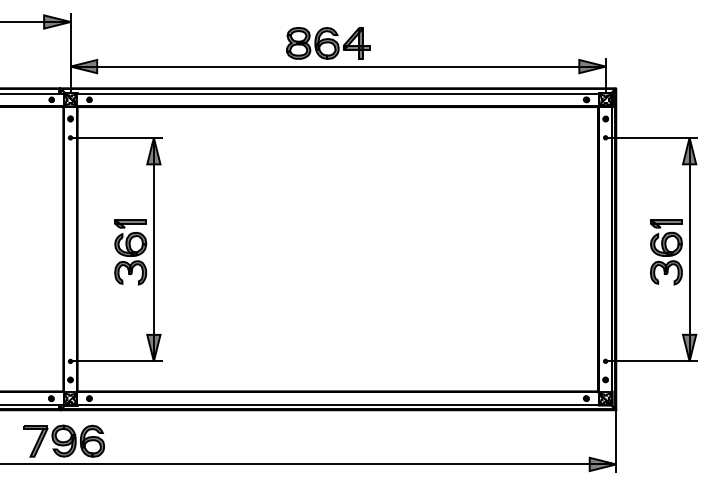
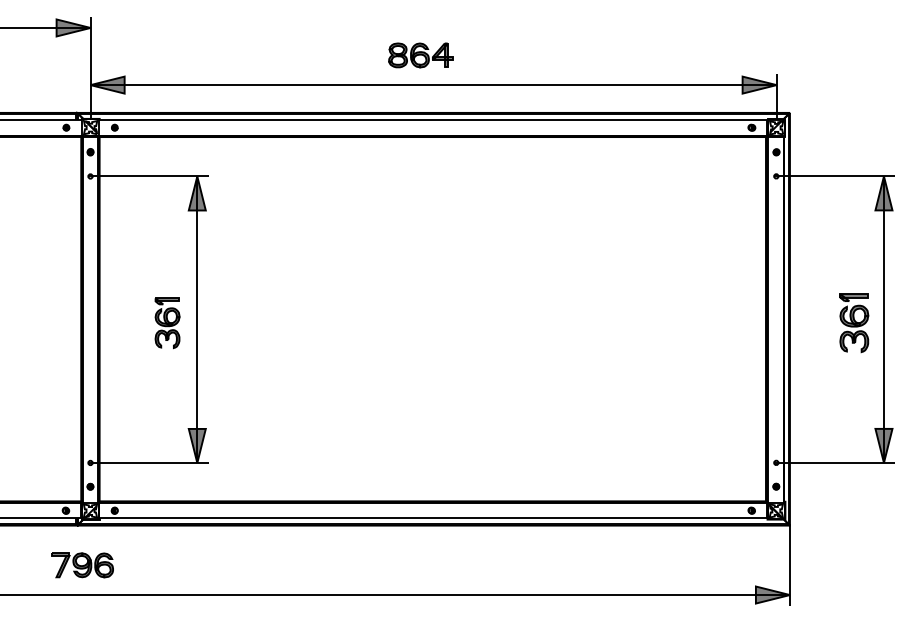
part: (328, 43) -> (420, 55), size x0.6
part: (130, 252) -> (167, 323), size x0.6
part: (666, 252) -> (854, 323), size x0.7
part: (64, 441) -> (82, 565), size x0.6

